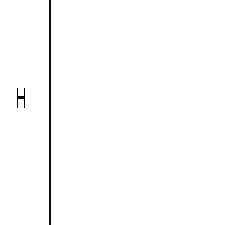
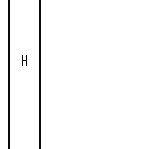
text: (20, 97) -> (24, 60), moved

